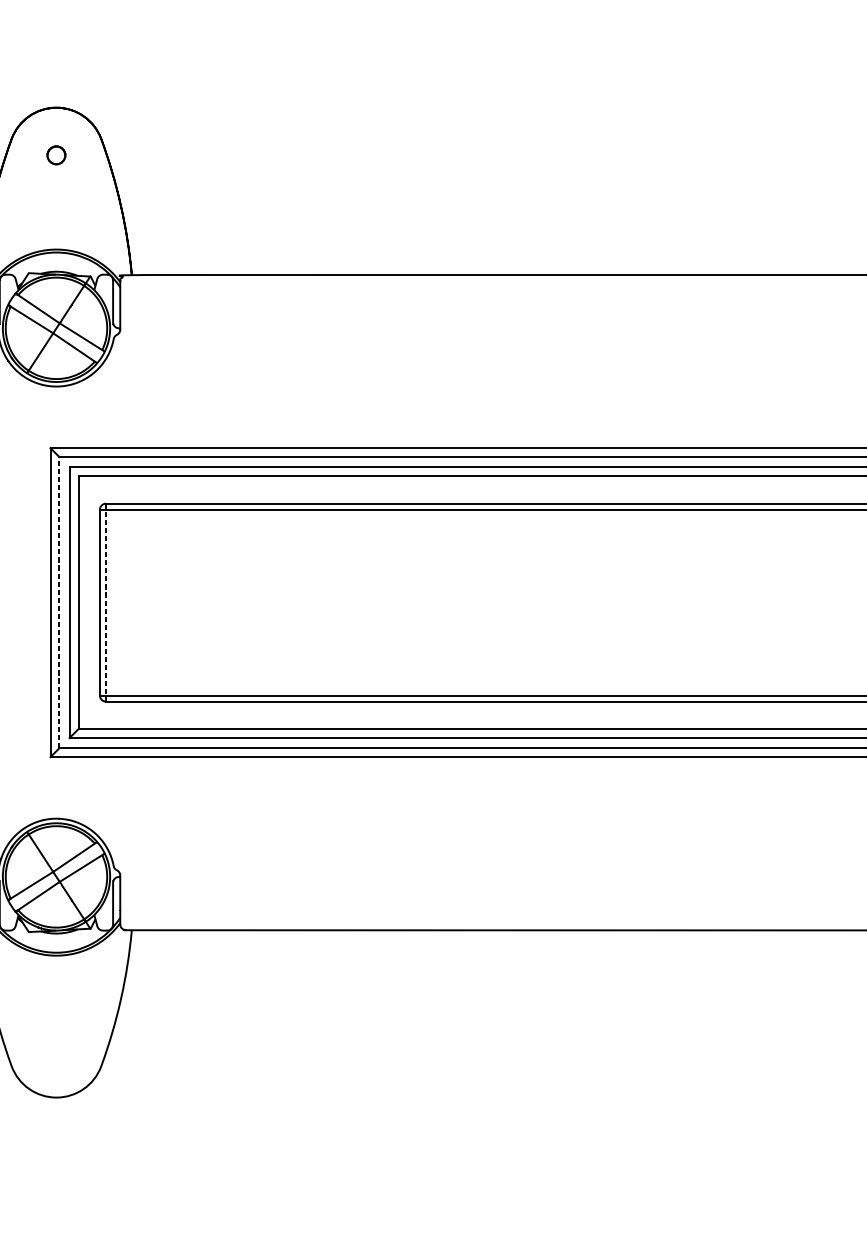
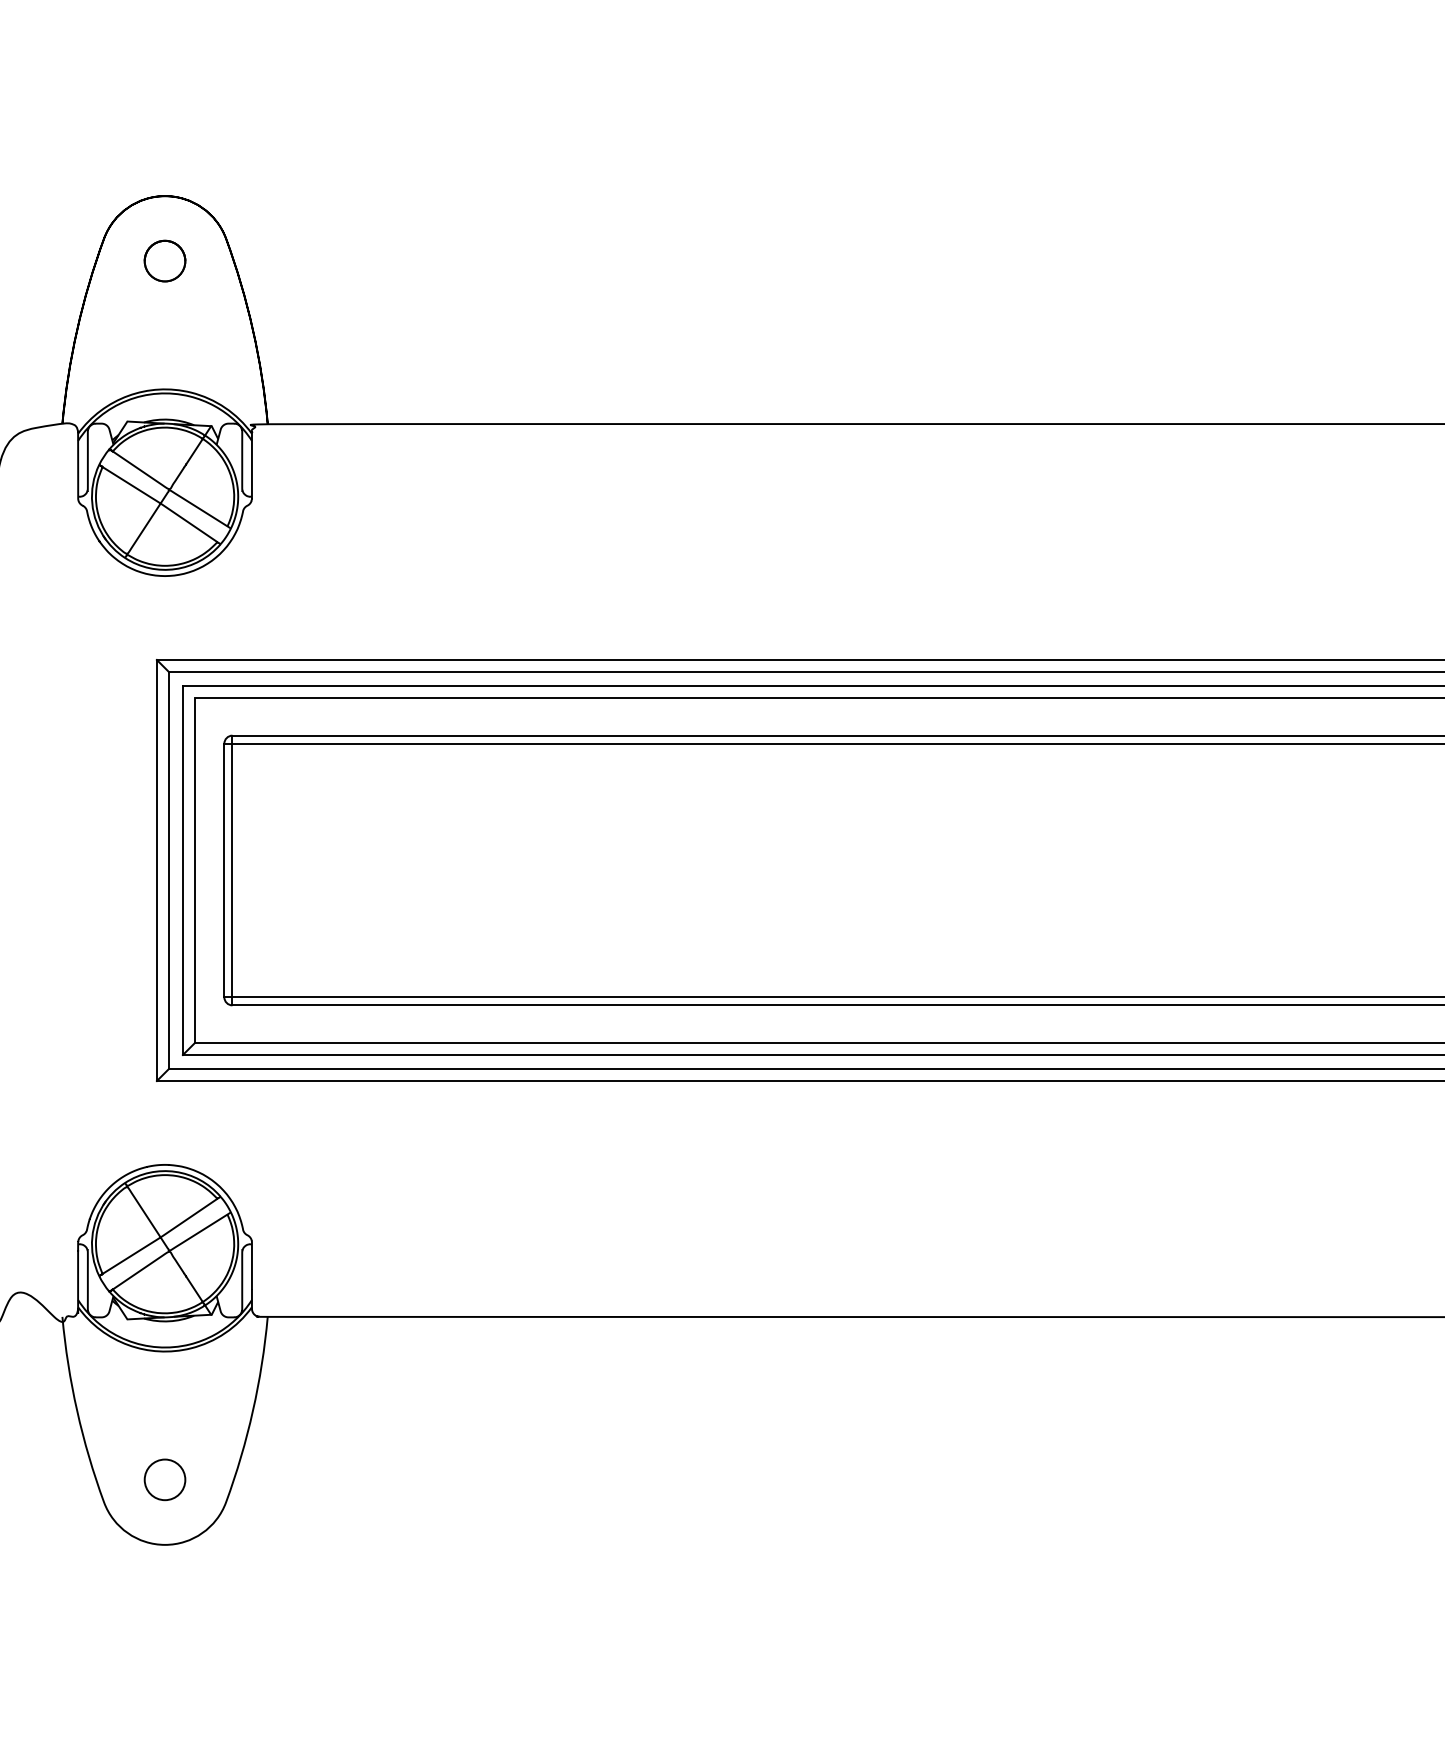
part: (56, 154) -> (164, 260), size x1.67
line: (59, 602) -> (169, 870), dashed -> solid
line: (105, 602) -> (232, 870), dashed -> solid
part: (56, 1049) -> (164, 1479), added

